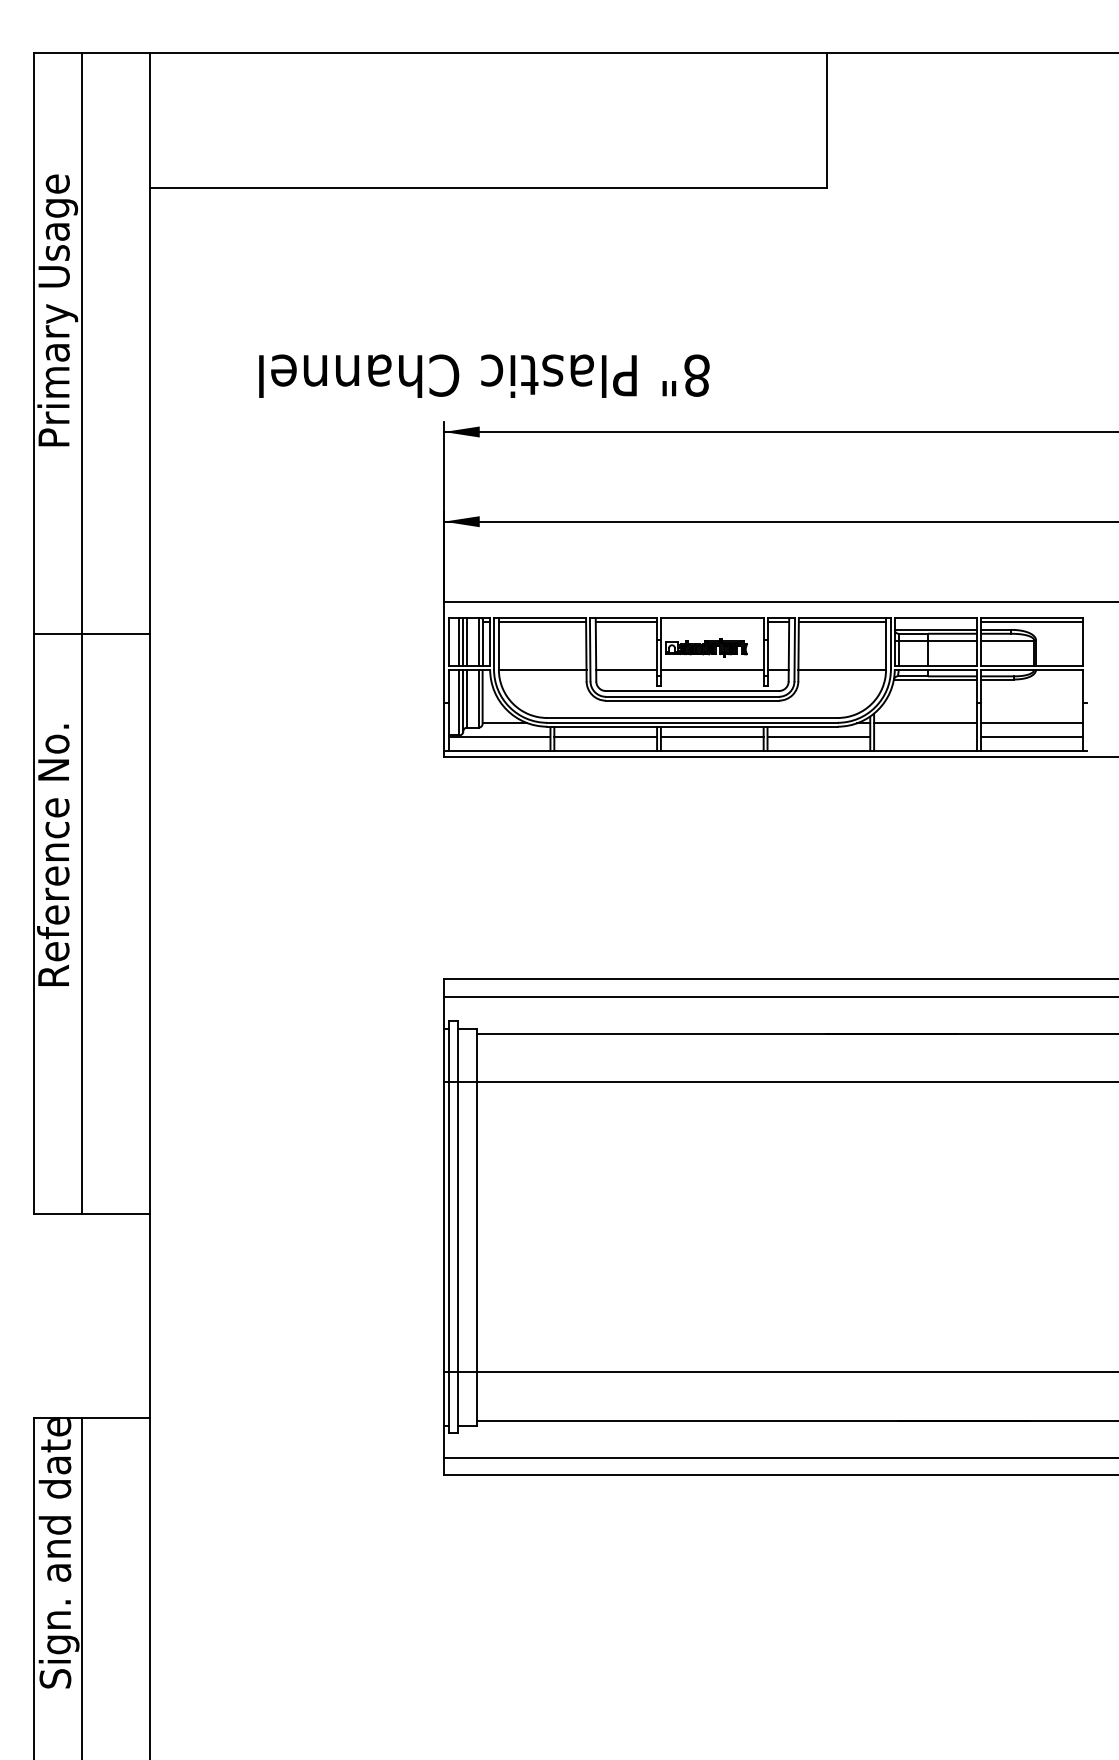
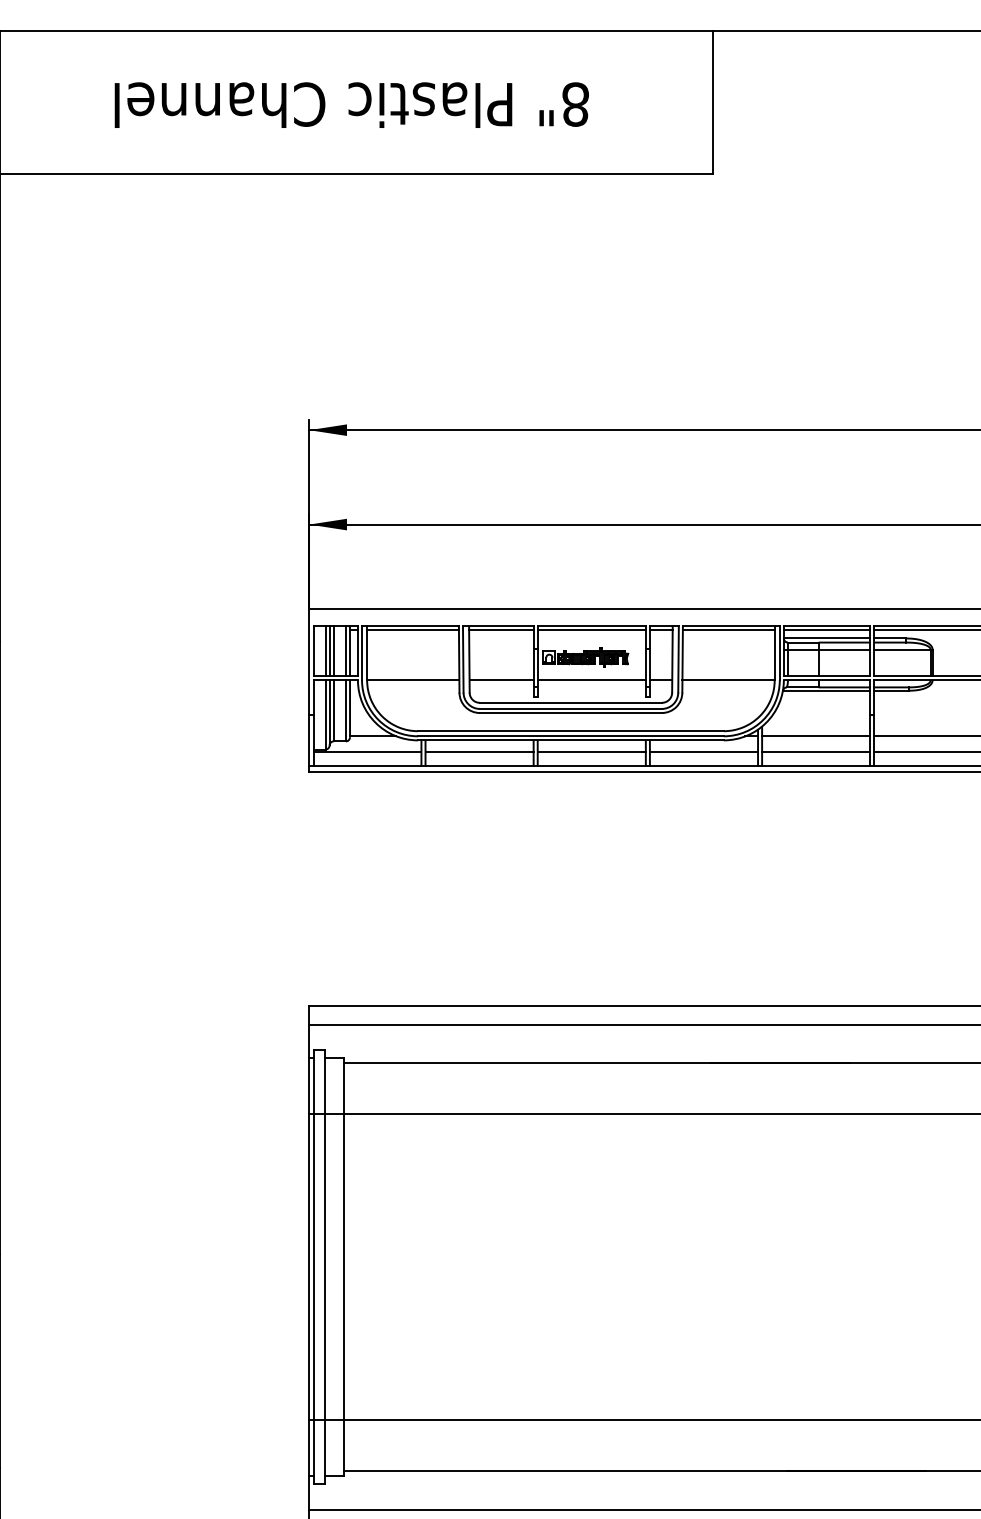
text: (484, 375) -> (351, 104), moved
line: (711, 622) -> (590, 630), added
line: (935, 622) -> (826, 630), added
line: (925, 737) -> (816, 751), added

